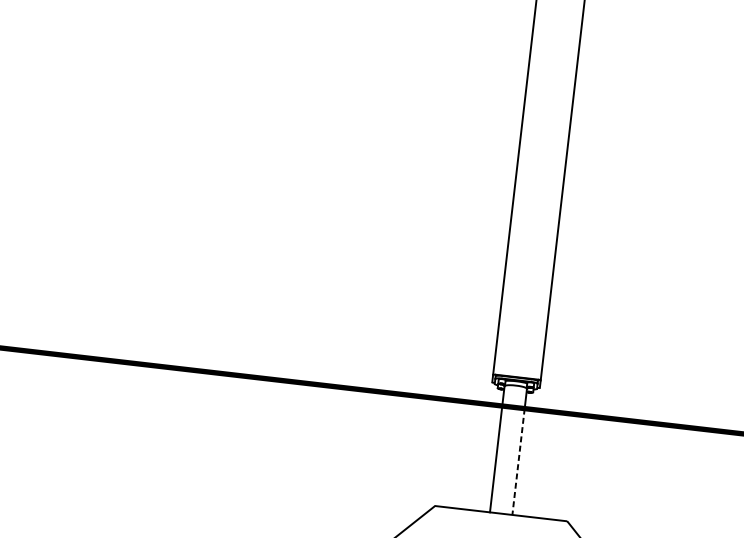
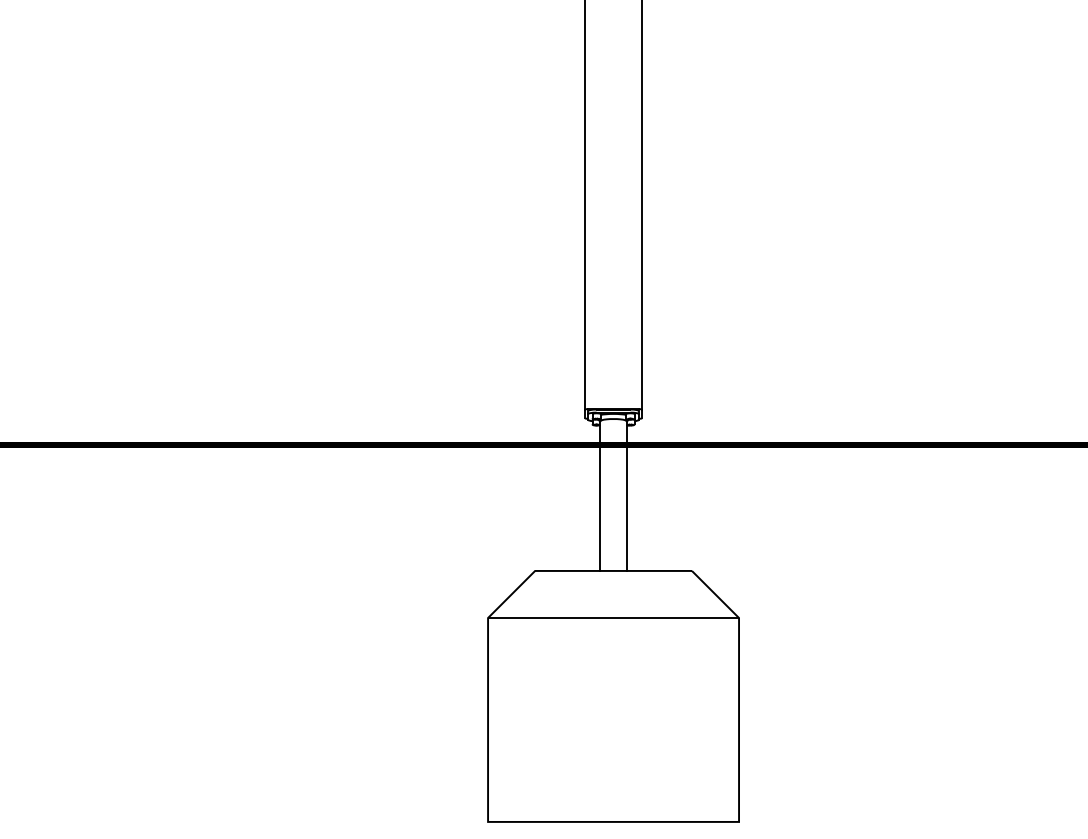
line: (518, 462) -> (626, 508), dashed -> solid

